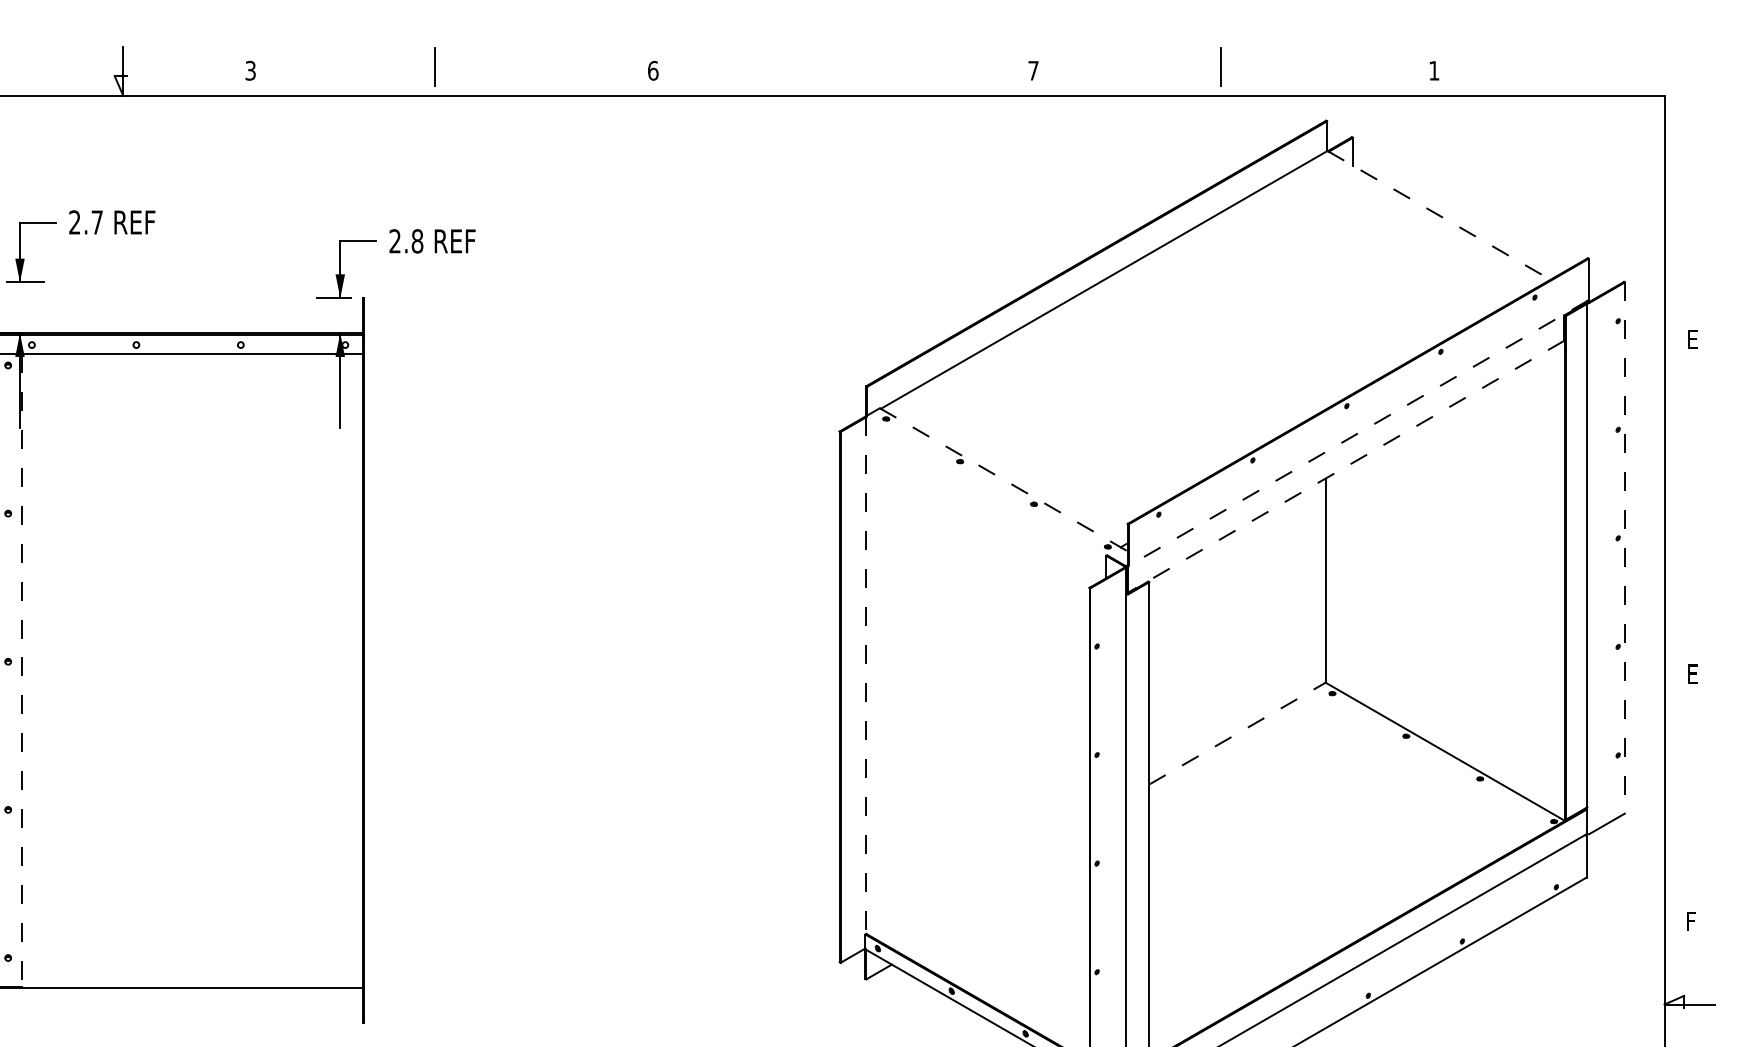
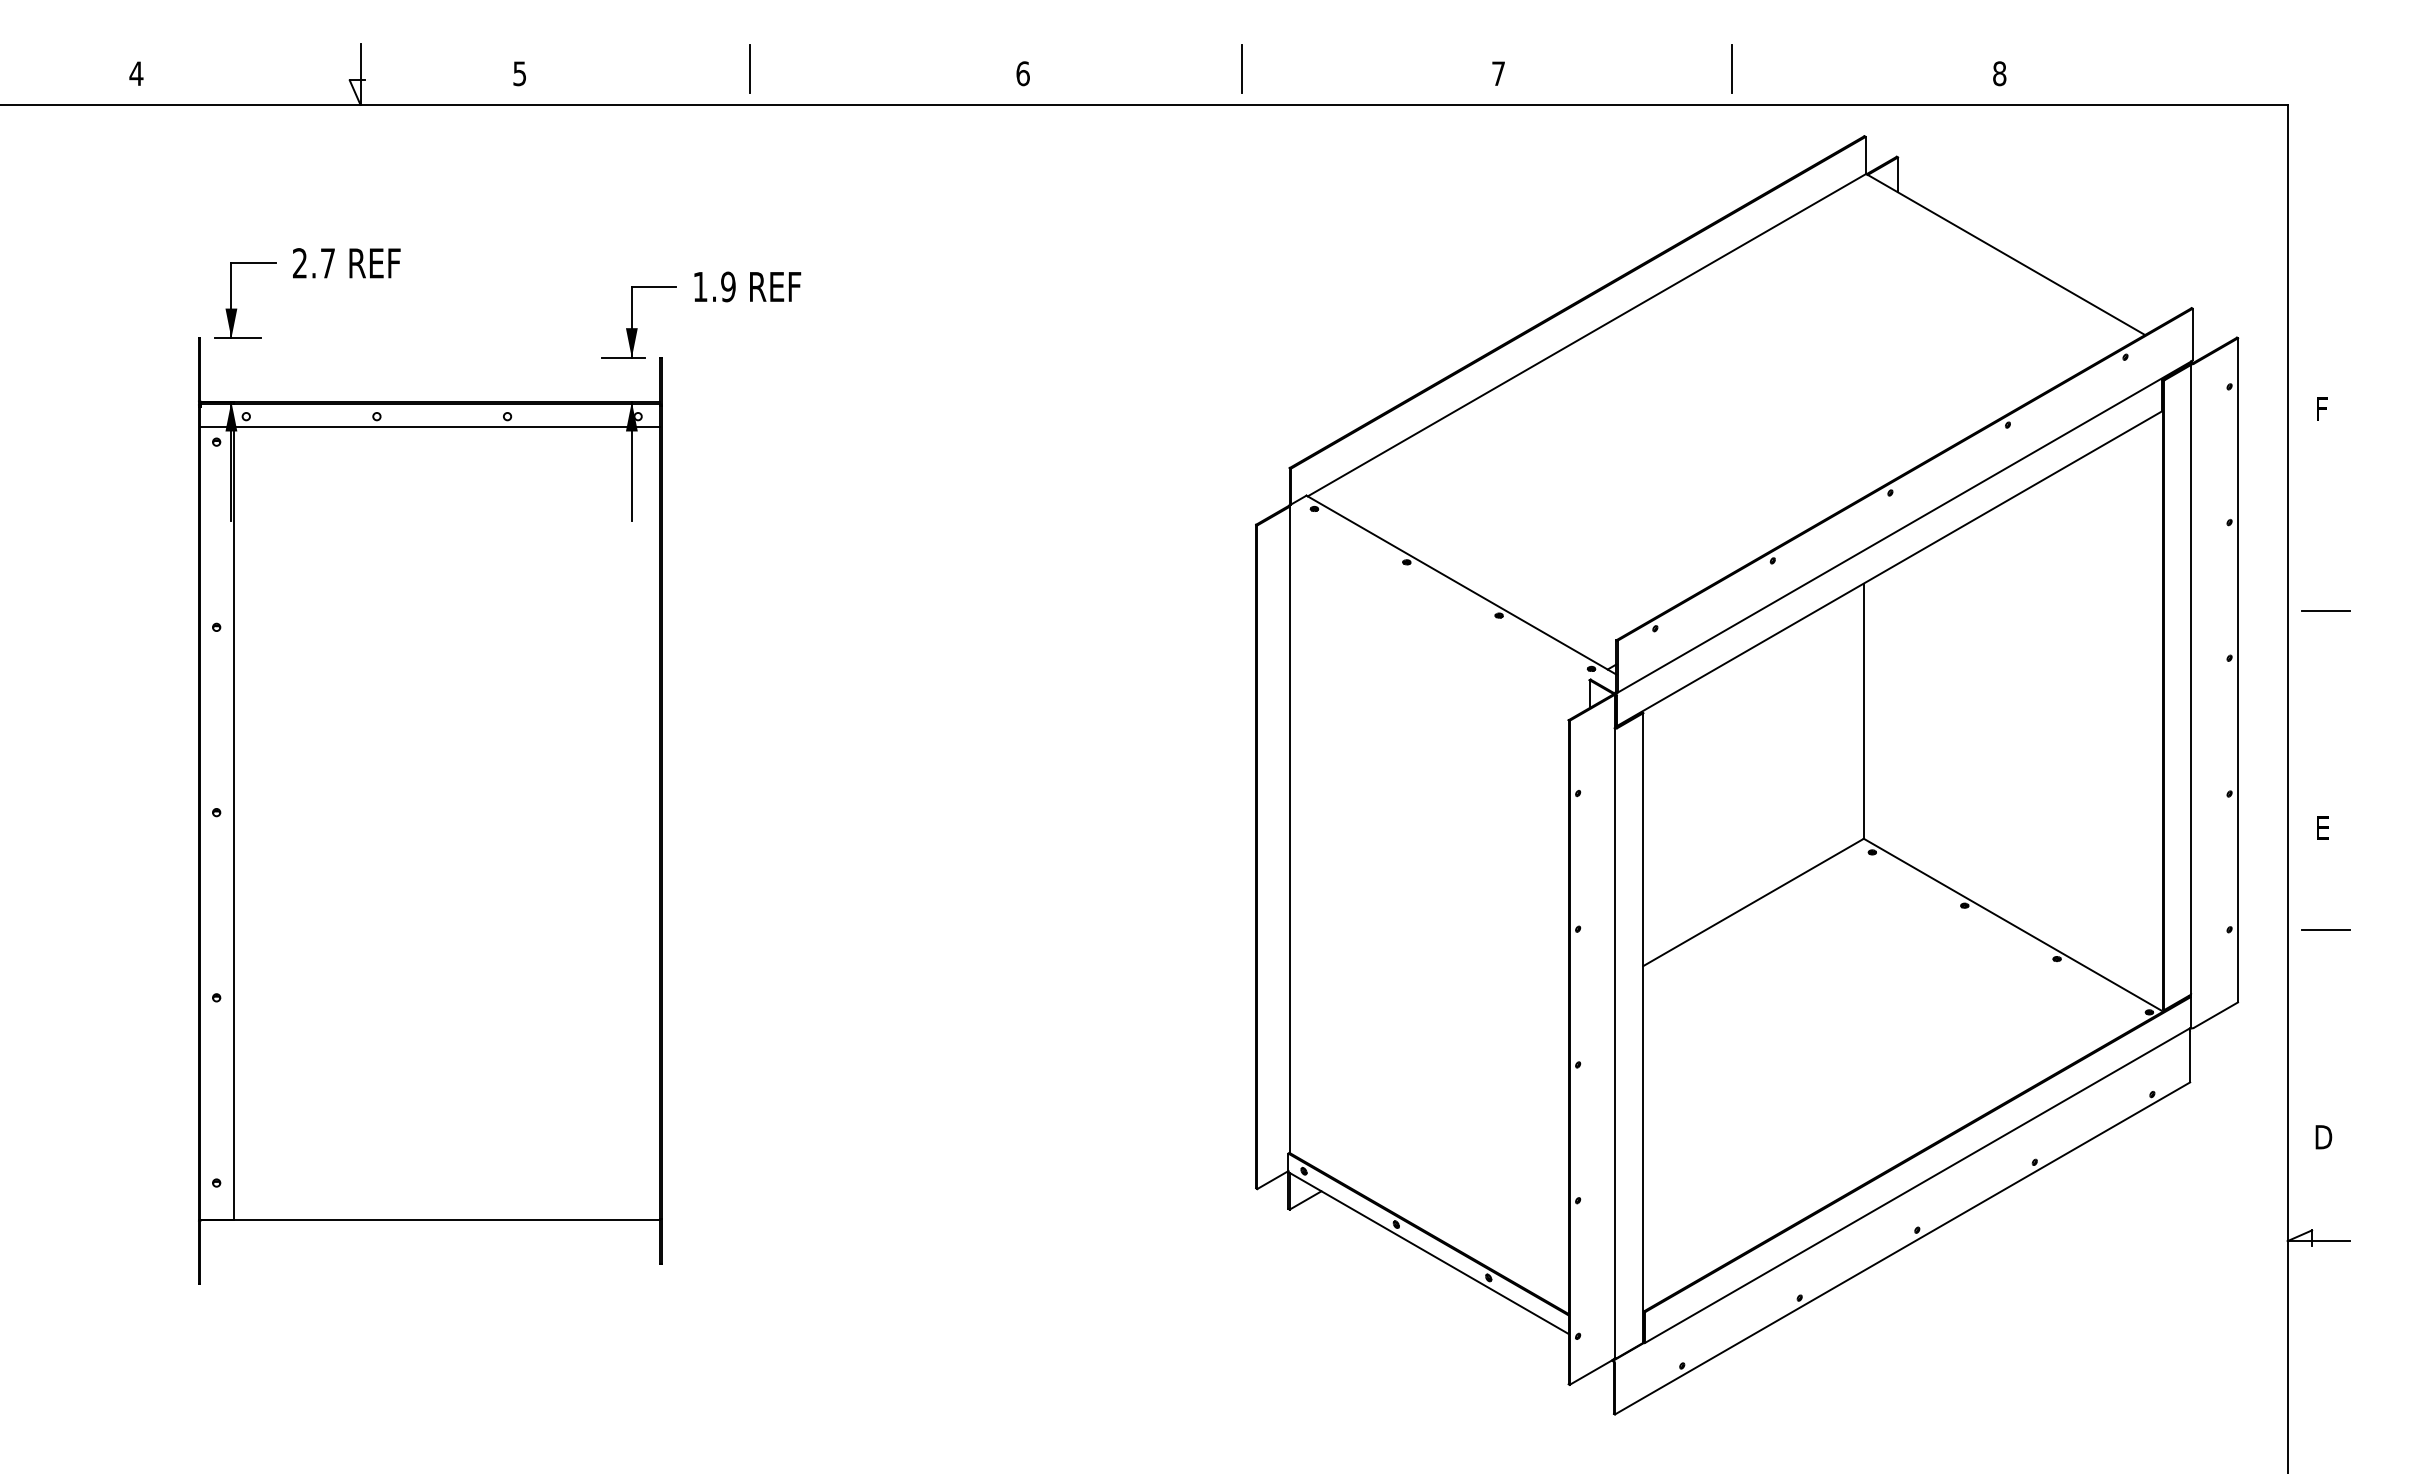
line: (827, 66) -> (1241, 68), added
text: (251, 70) -> (520, 73), 3 -> 5
text: (1434, 70) -> (1999, 73), 1 -> 8
line: (1438, 215) -> (2005, 254), dashed -> solid
text: (406, 240) -> (714, 286), 2.8 -> 1.9
text: (1693, 338) -> (2323, 408), E -> F
line: (1358, 433) -> (1904, 527), dashed -> solid
line: (1346, 466) -> (1889, 568), dashed -> solid
line: (1003, 480) -> (1461, 585), dashed -> solid
line: (1695, 500) -> (2326, 611), added
line: (1624, 548) -> (2237, 670), dashed -> solid
line: (22, 671) -> (234, 824), dashed -> solid
line: (866, 676) -> (1289, 830), dashed -> solid
line: (1237, 733) -> (1753, 902), dashed -> solid
line: (1695, 755) -> (2326, 929), added
text: (1693, 921) -> (2323, 1137), F -> D

